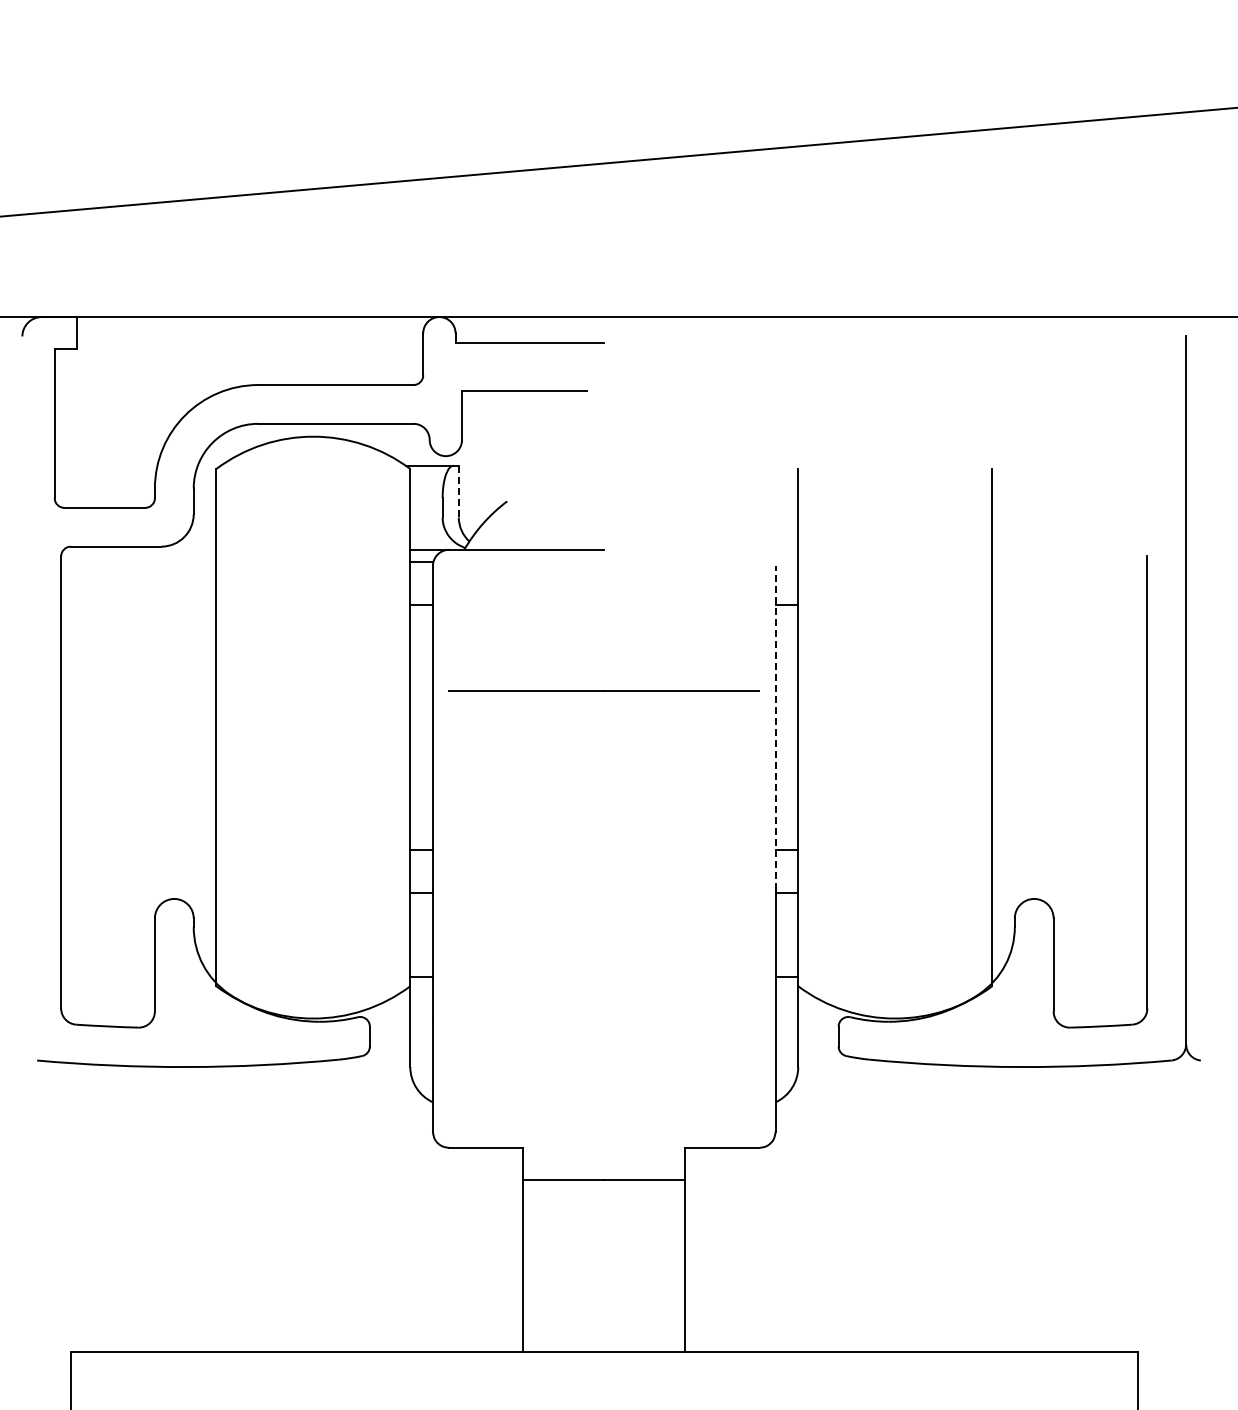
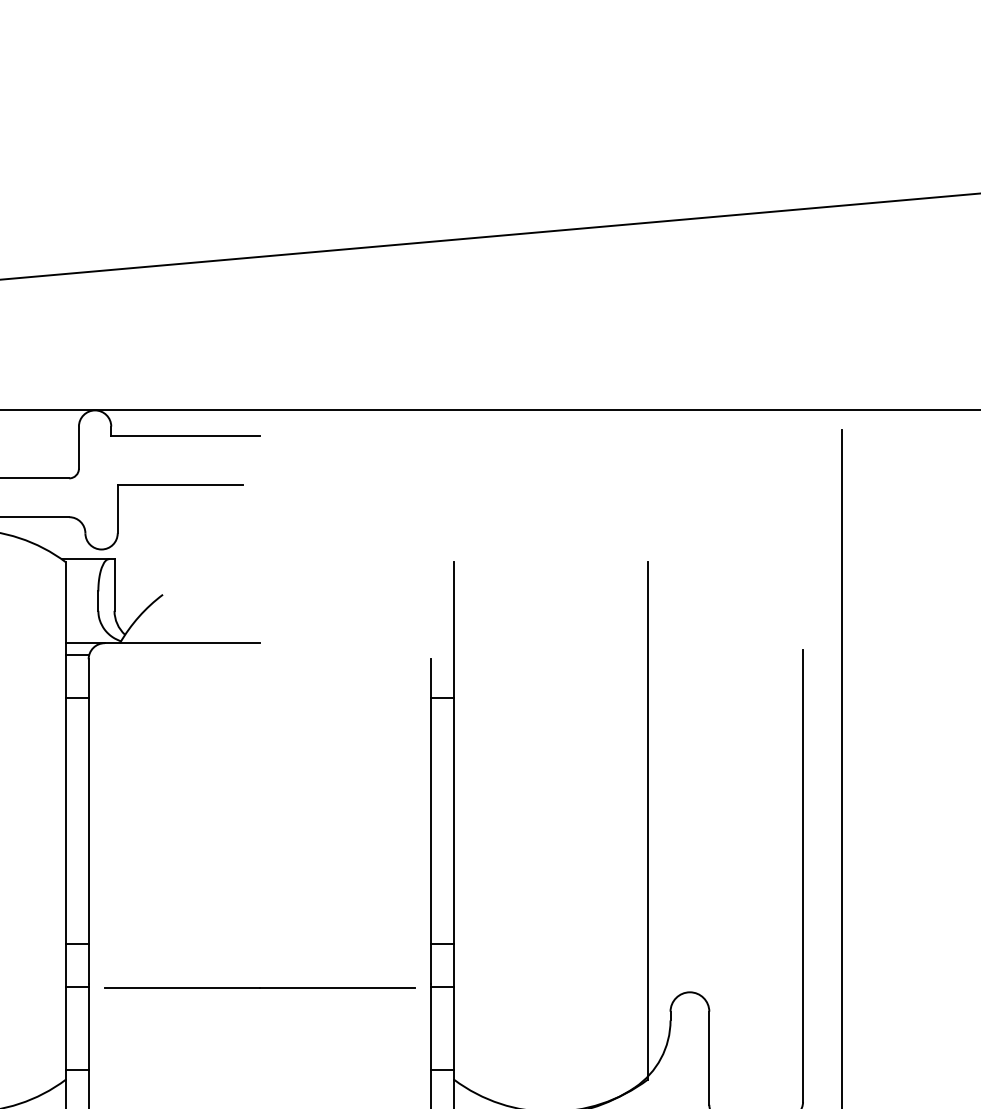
line: (458, 491) -> (114, 584), dashed -> solid
line: (603, 690) -> (259, 987), moved
line: (775, 727) -> (431, 820), dashed -> solid

